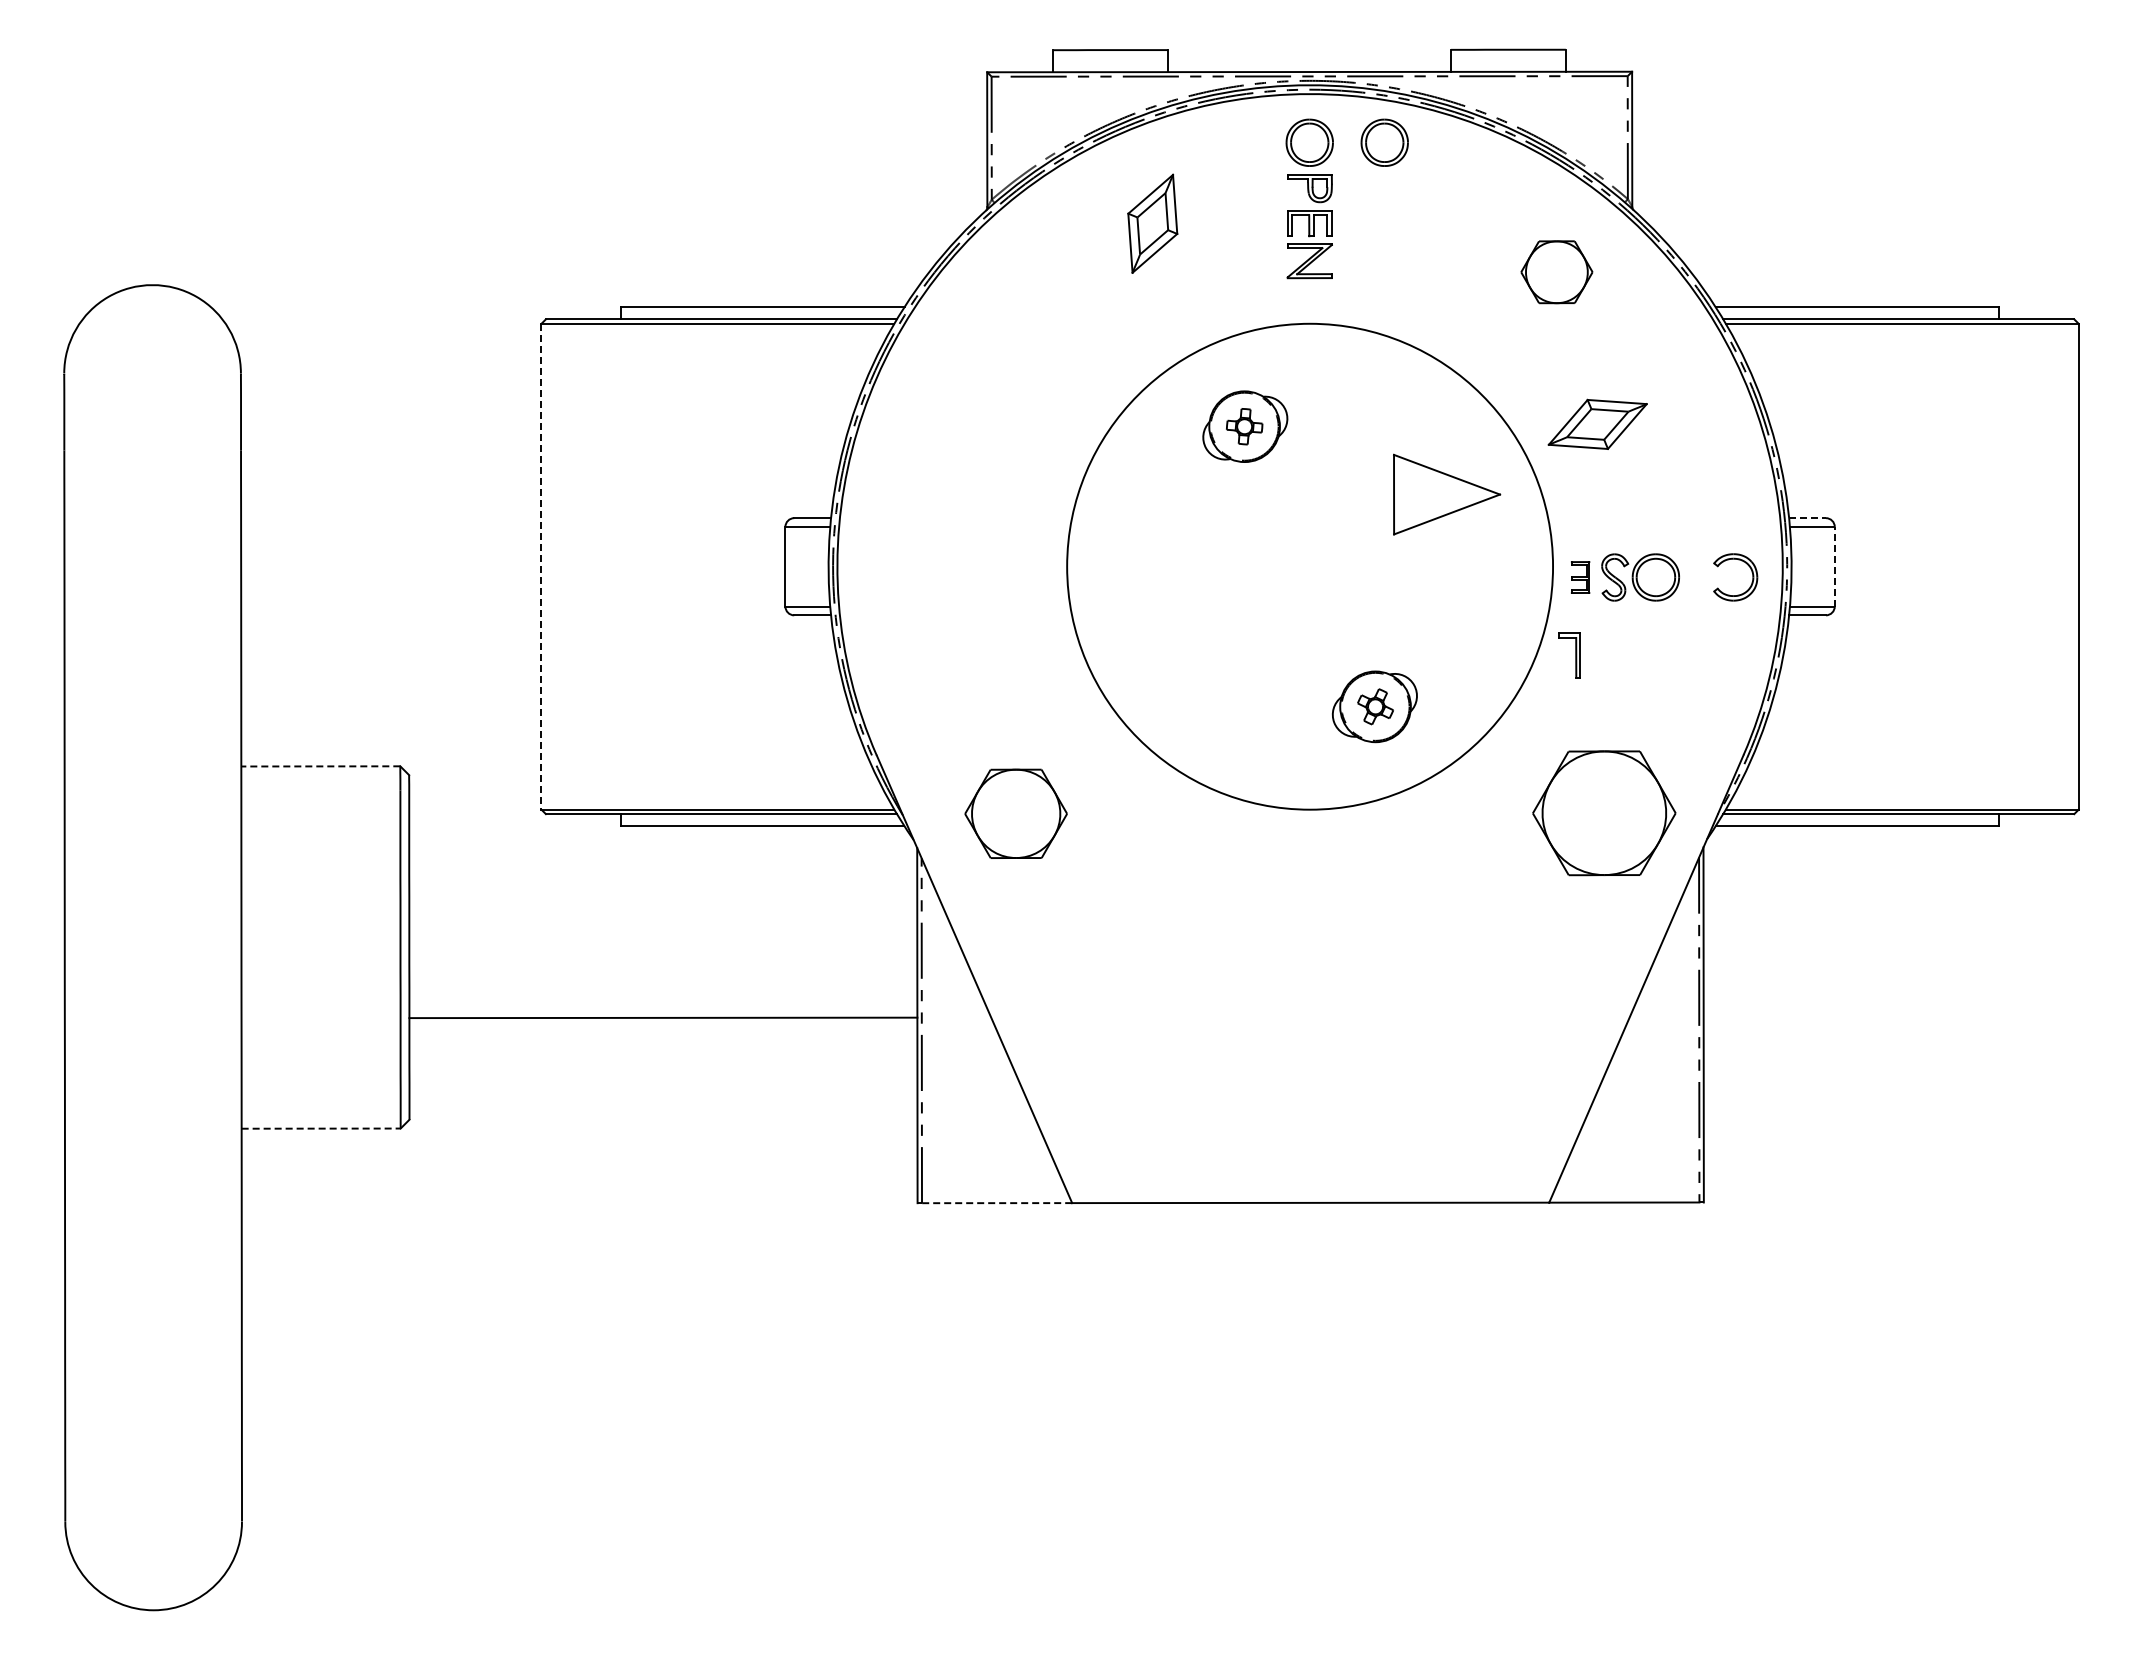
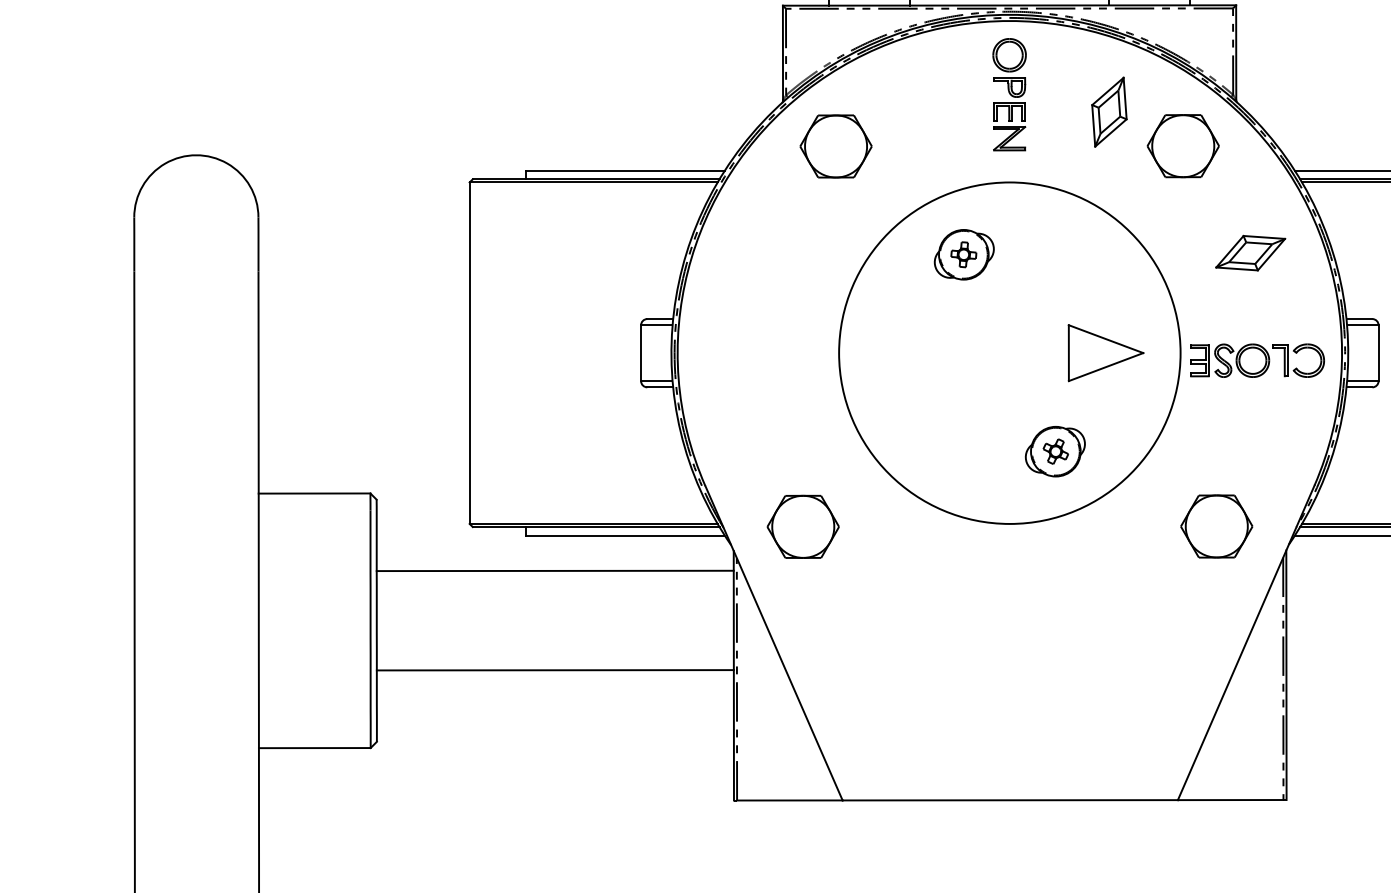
part: (1384, 142) -> (1062, 55), removed
part: (1152, 223) -> (1109, 111), moved
part: (1062, 272) -> (835, 146), added
part: (1556, 272) -> (1183, 146), size x1.43
part: (1597, 423) -> (1250, 252), moved
part: (1447, 494) -> (1106, 353), moved
line: (1808, 518) -> (1360, 319), dashed -> solid
line: (541, 566) -> (469, 353), dashed -> solid
line: (1834, 566) -> (1378, 353), dashed -> solid
part: (1580, 577) -> (1199, 360), size x1.43
part: (1569, 655) -> (1280, 360), moved
line: (320, 766) -> (314, 493), dashed -> solid
part: (1604, 813) -> (1216, 526), size x0.71
line: (663, 876) -> (555, 570), added
line: (321, 1128) -> (315, 748), dashed -> solid
line: (996, 1203) -> (789, 800), dashed -> solid

